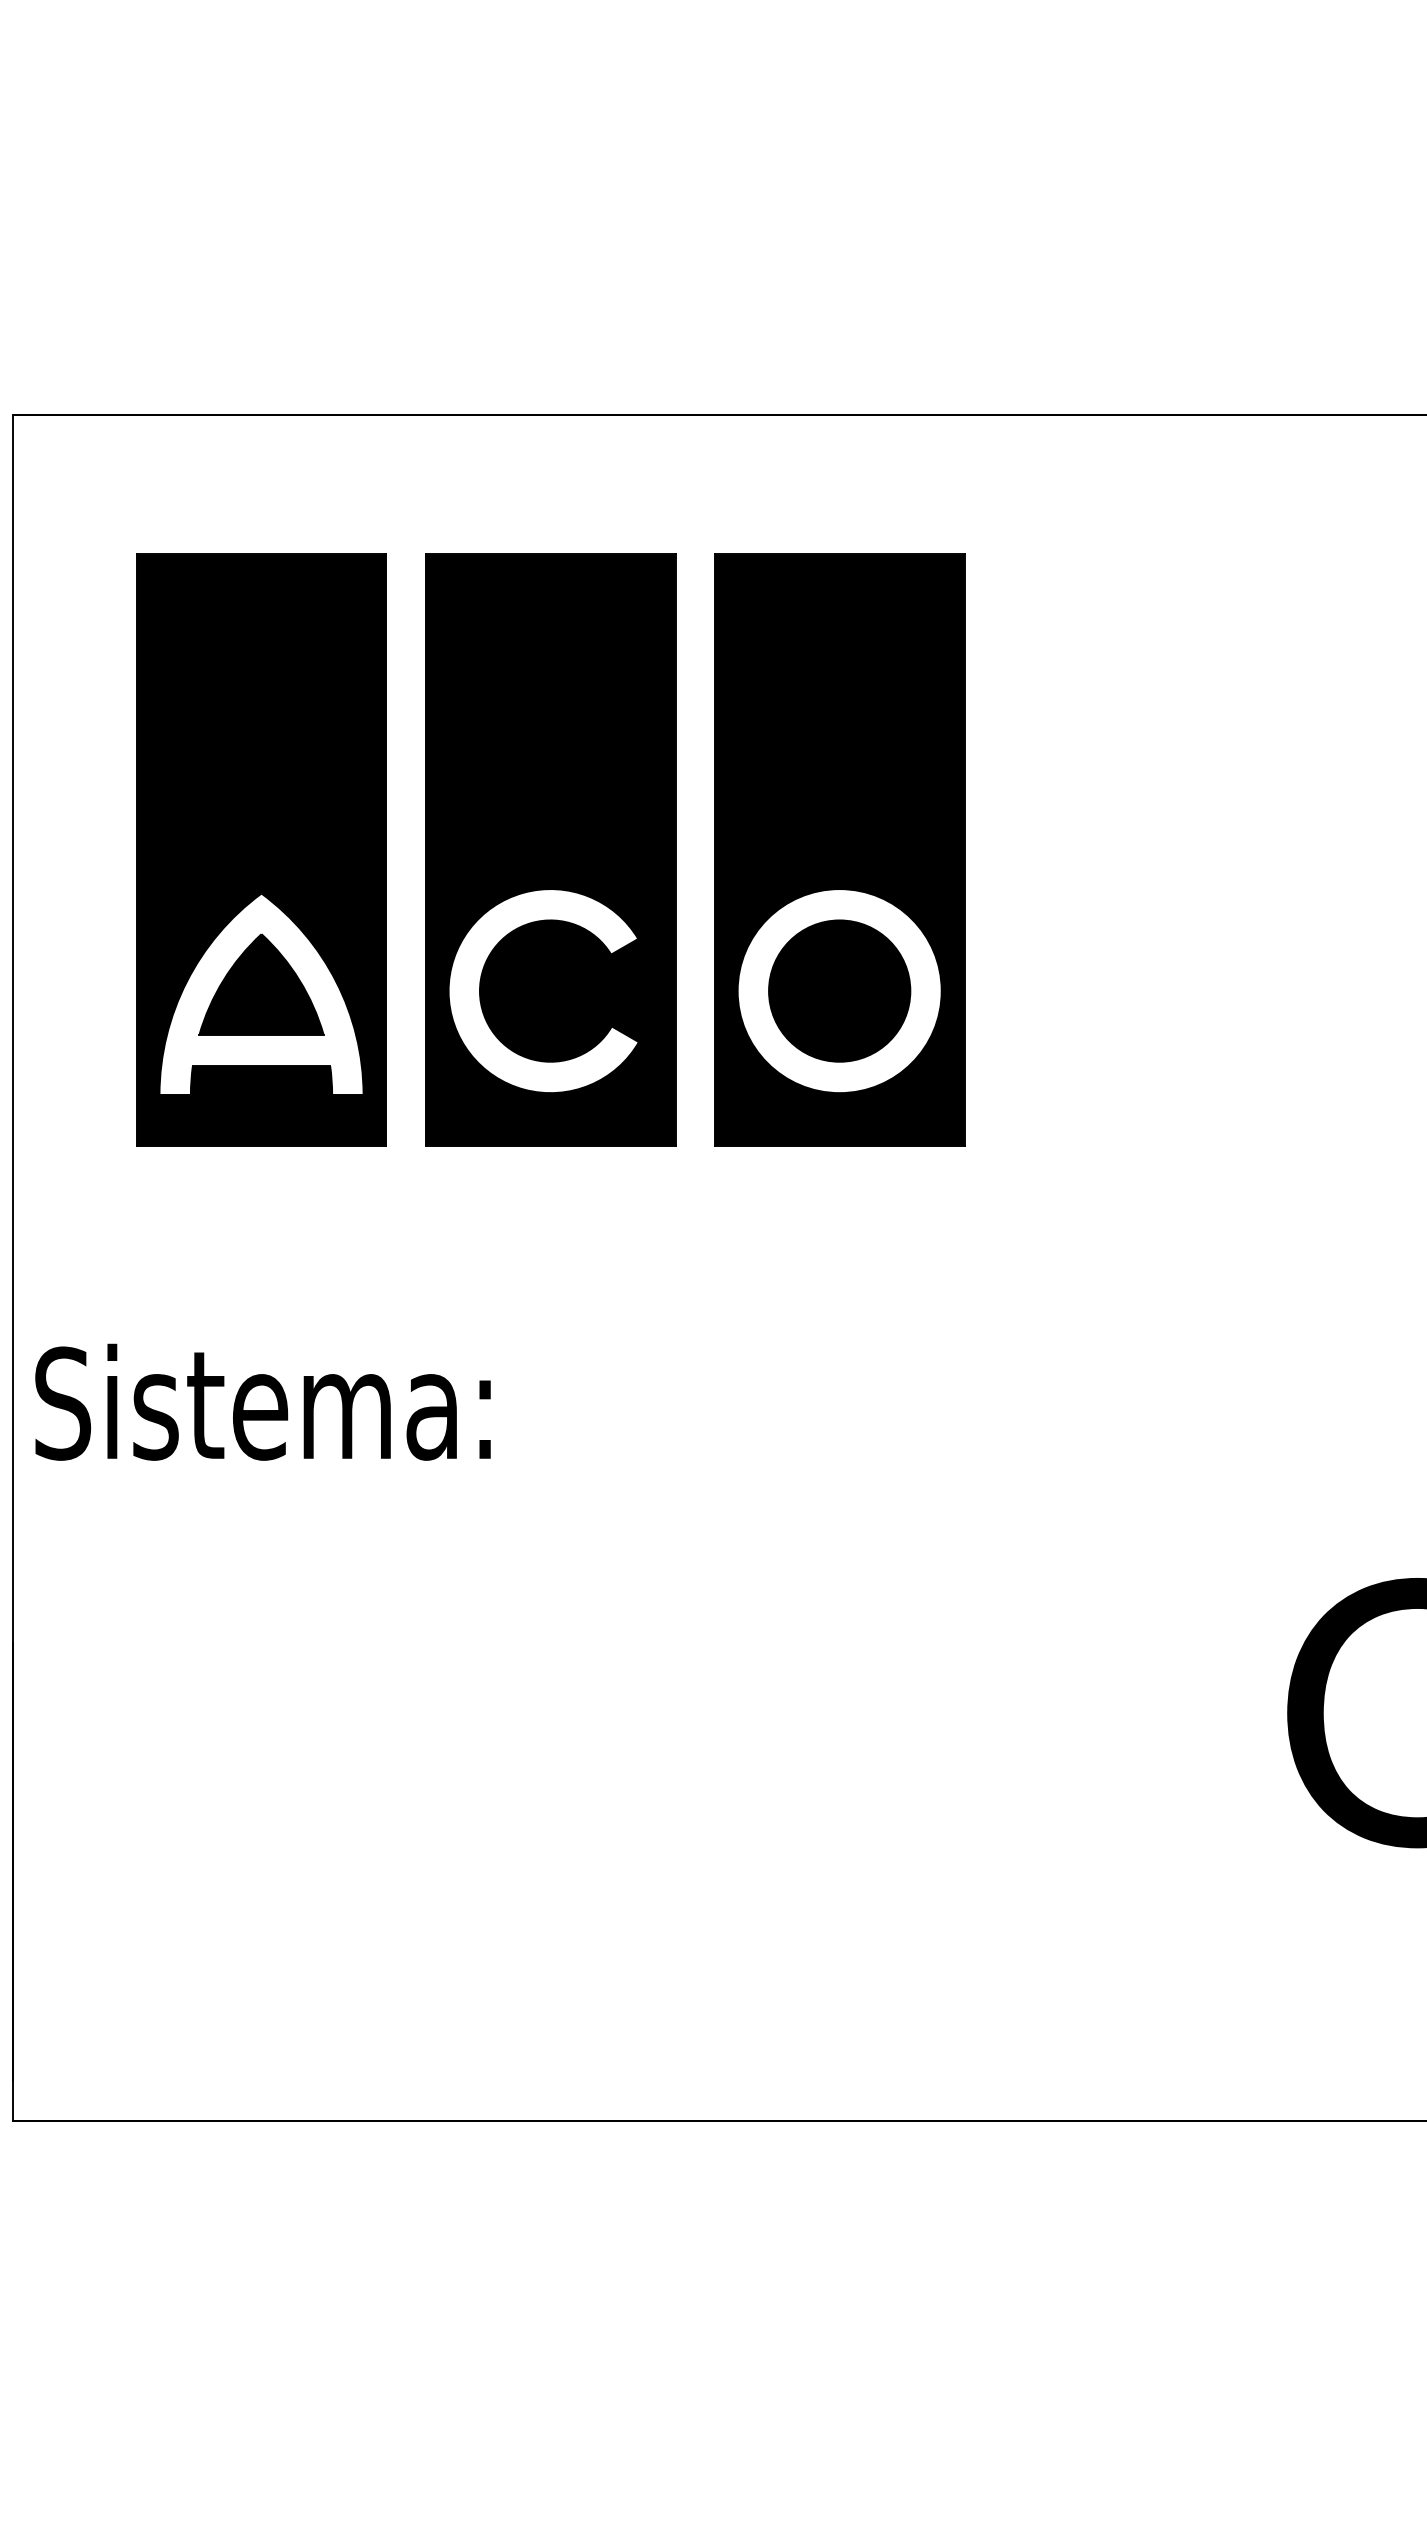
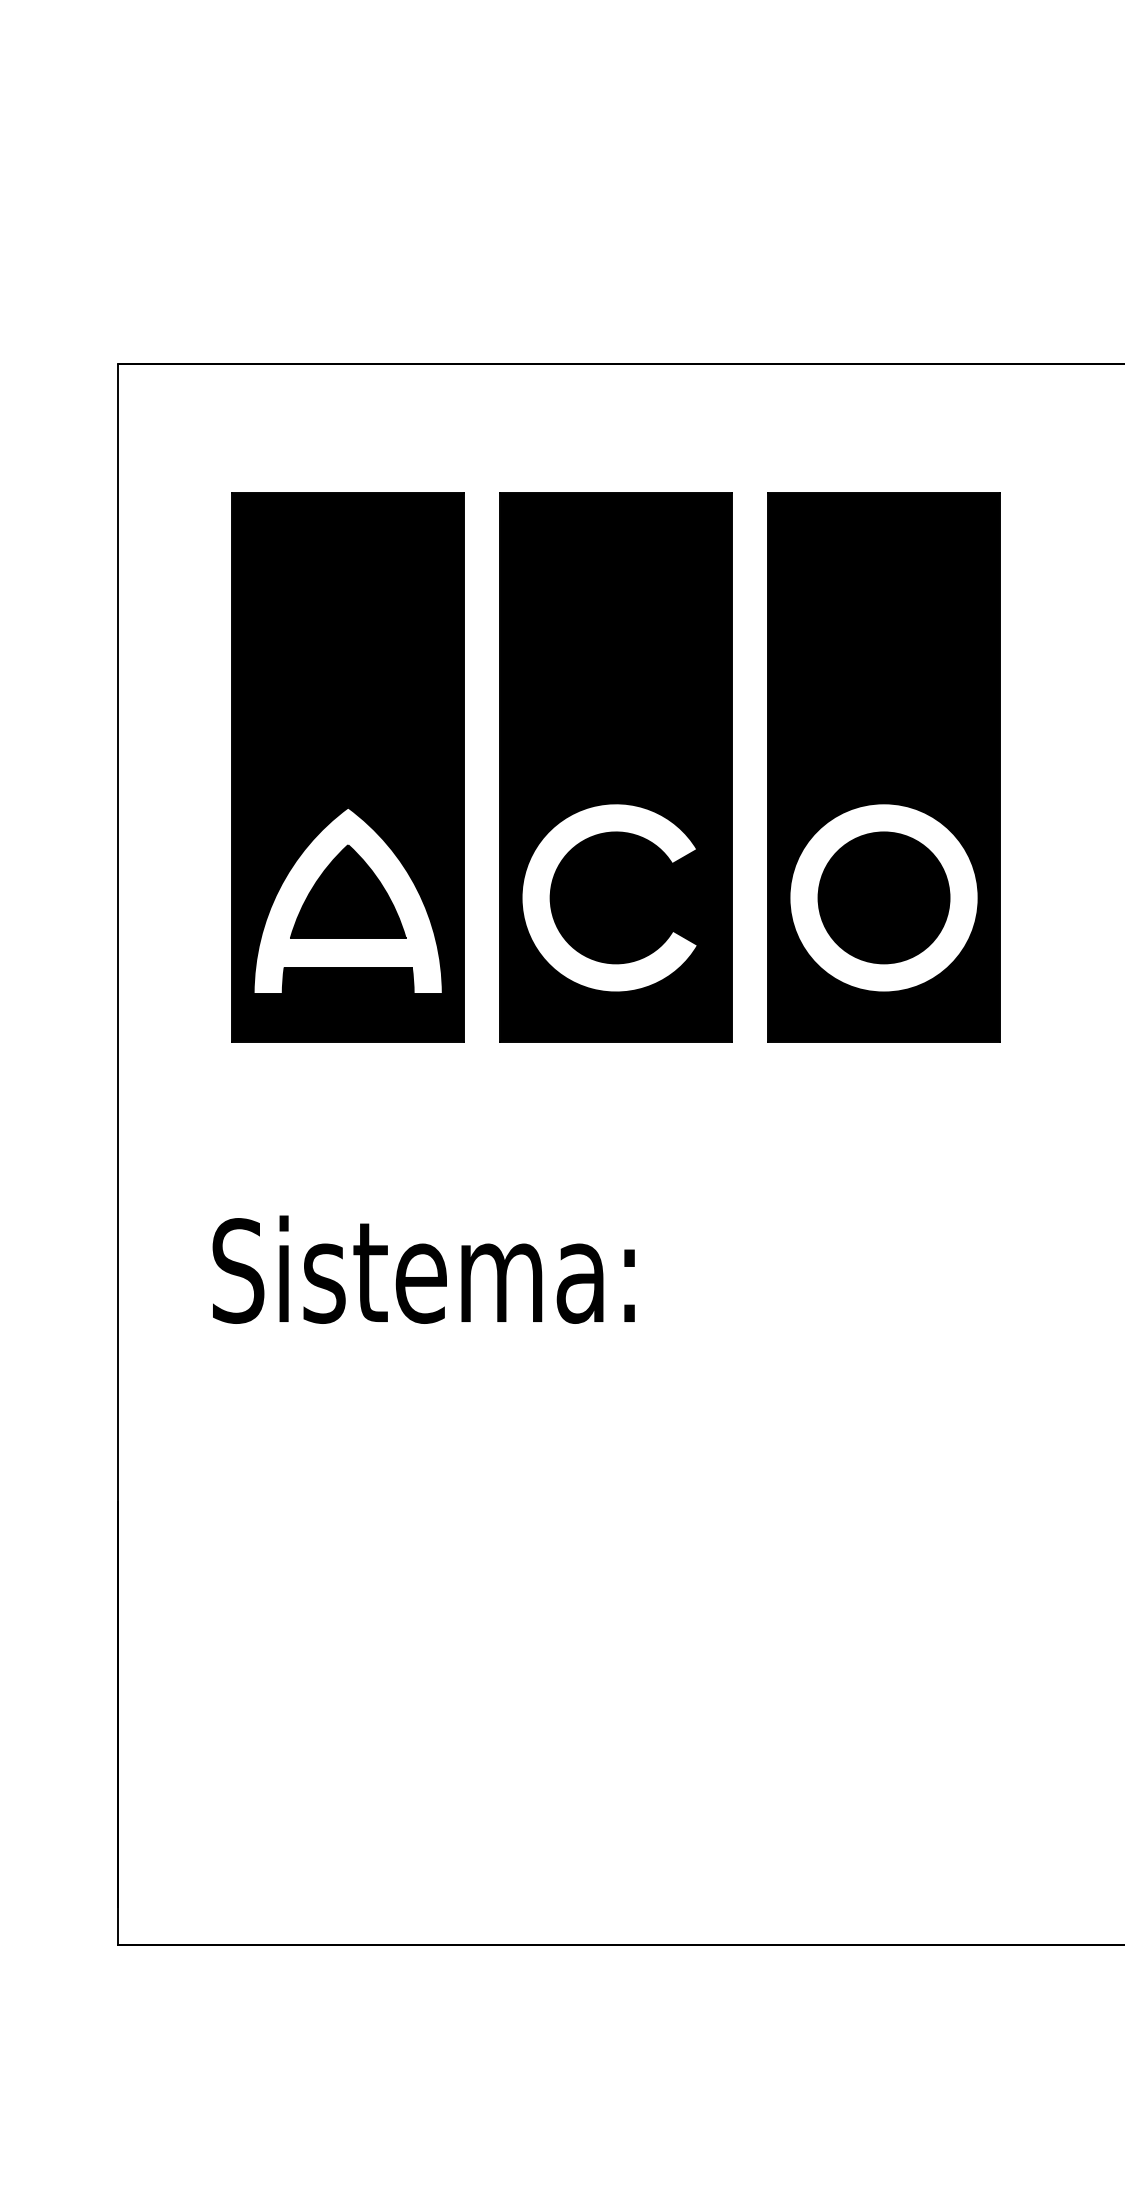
text: (262, 1401) -> (423, 1269), moved

